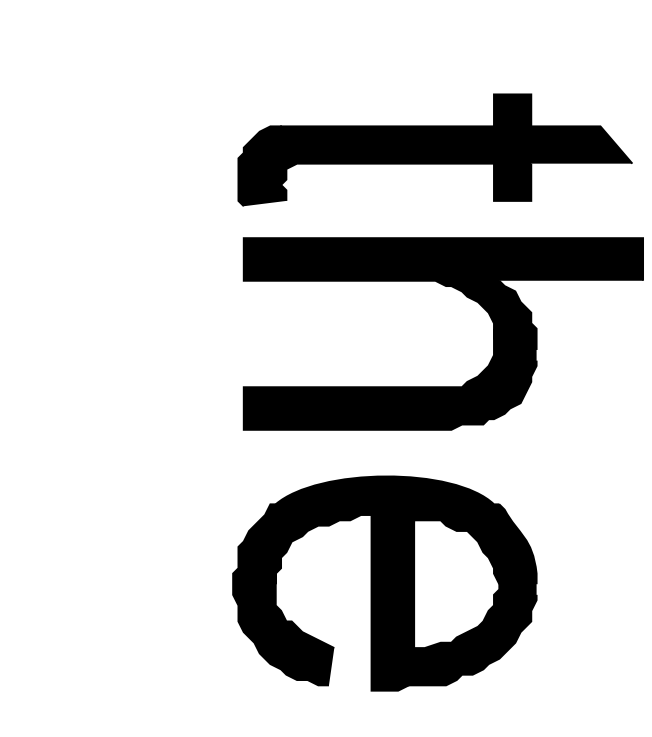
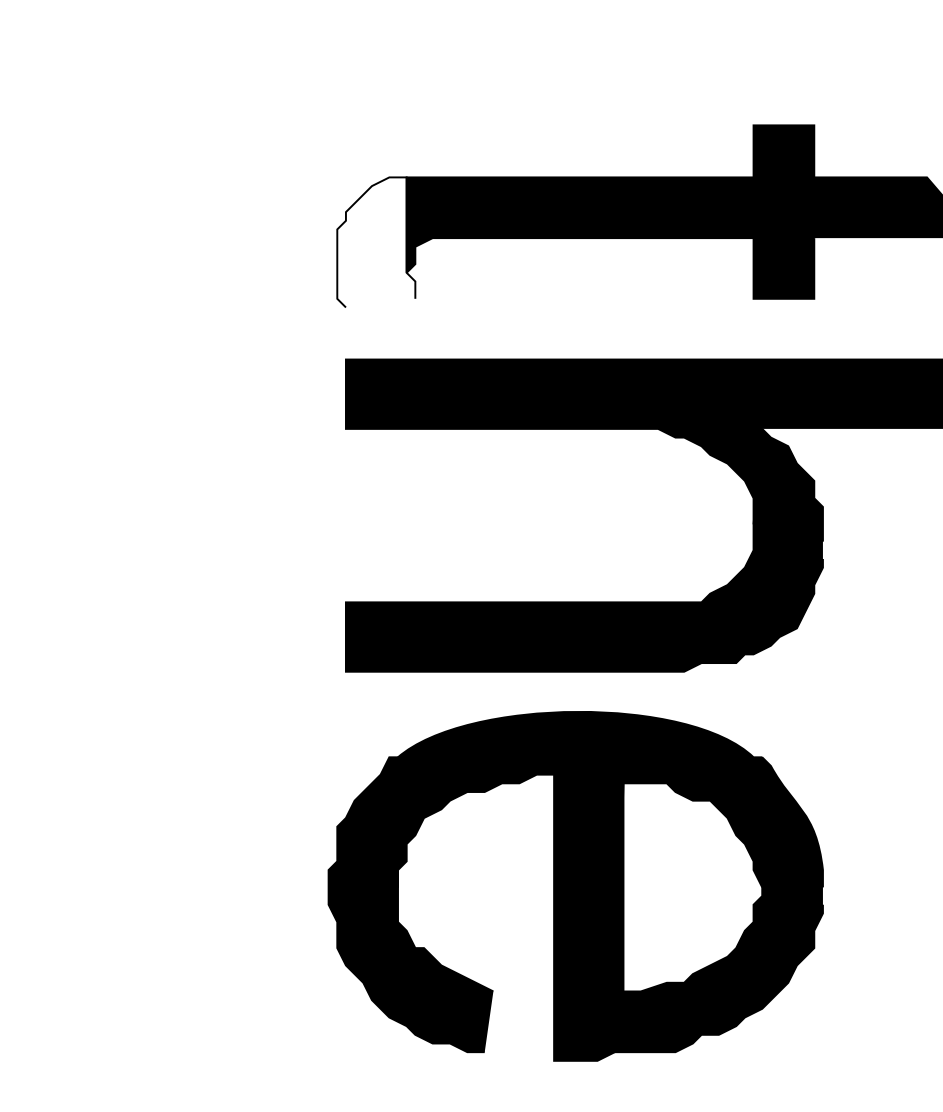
fill: (262, 166) -> (376, 242), removed
part: (384, 583) -> (575, 886), moved

